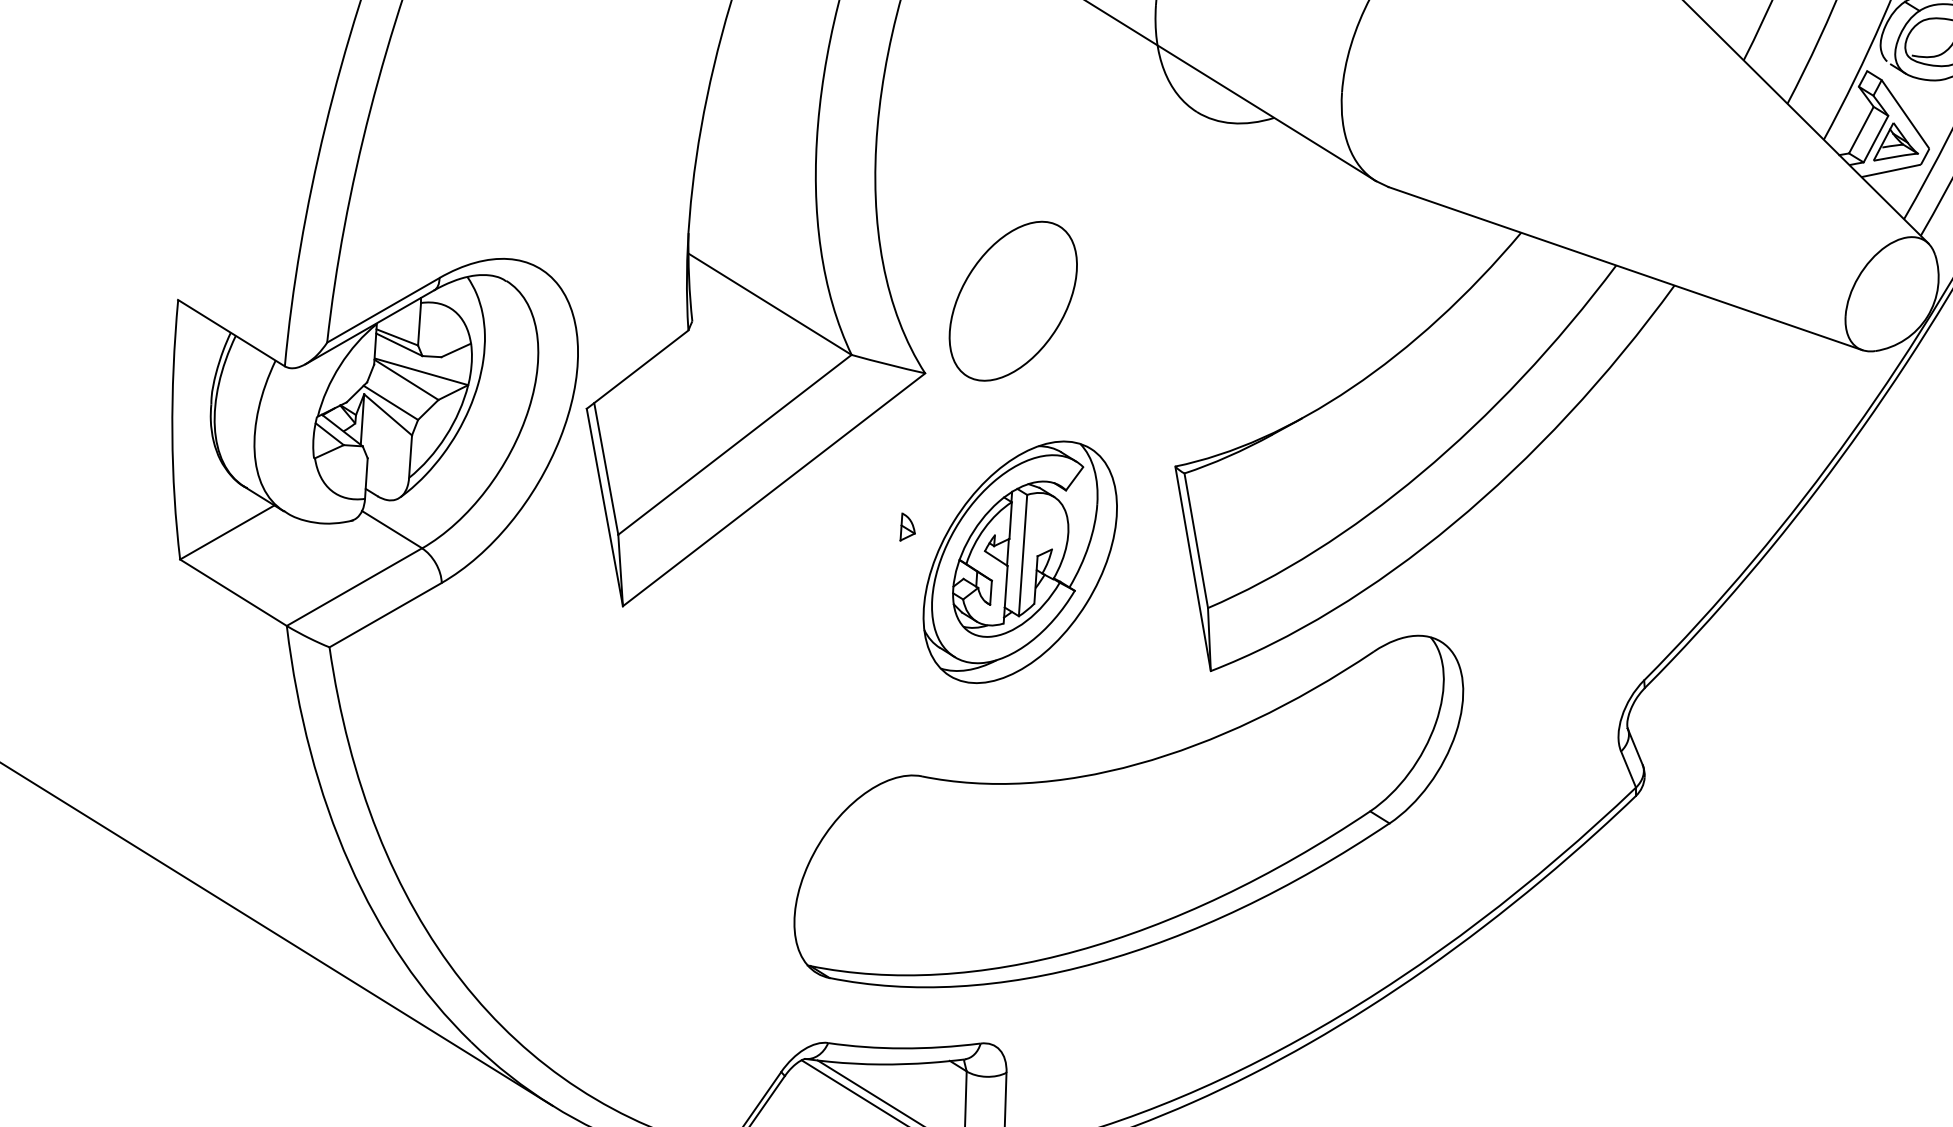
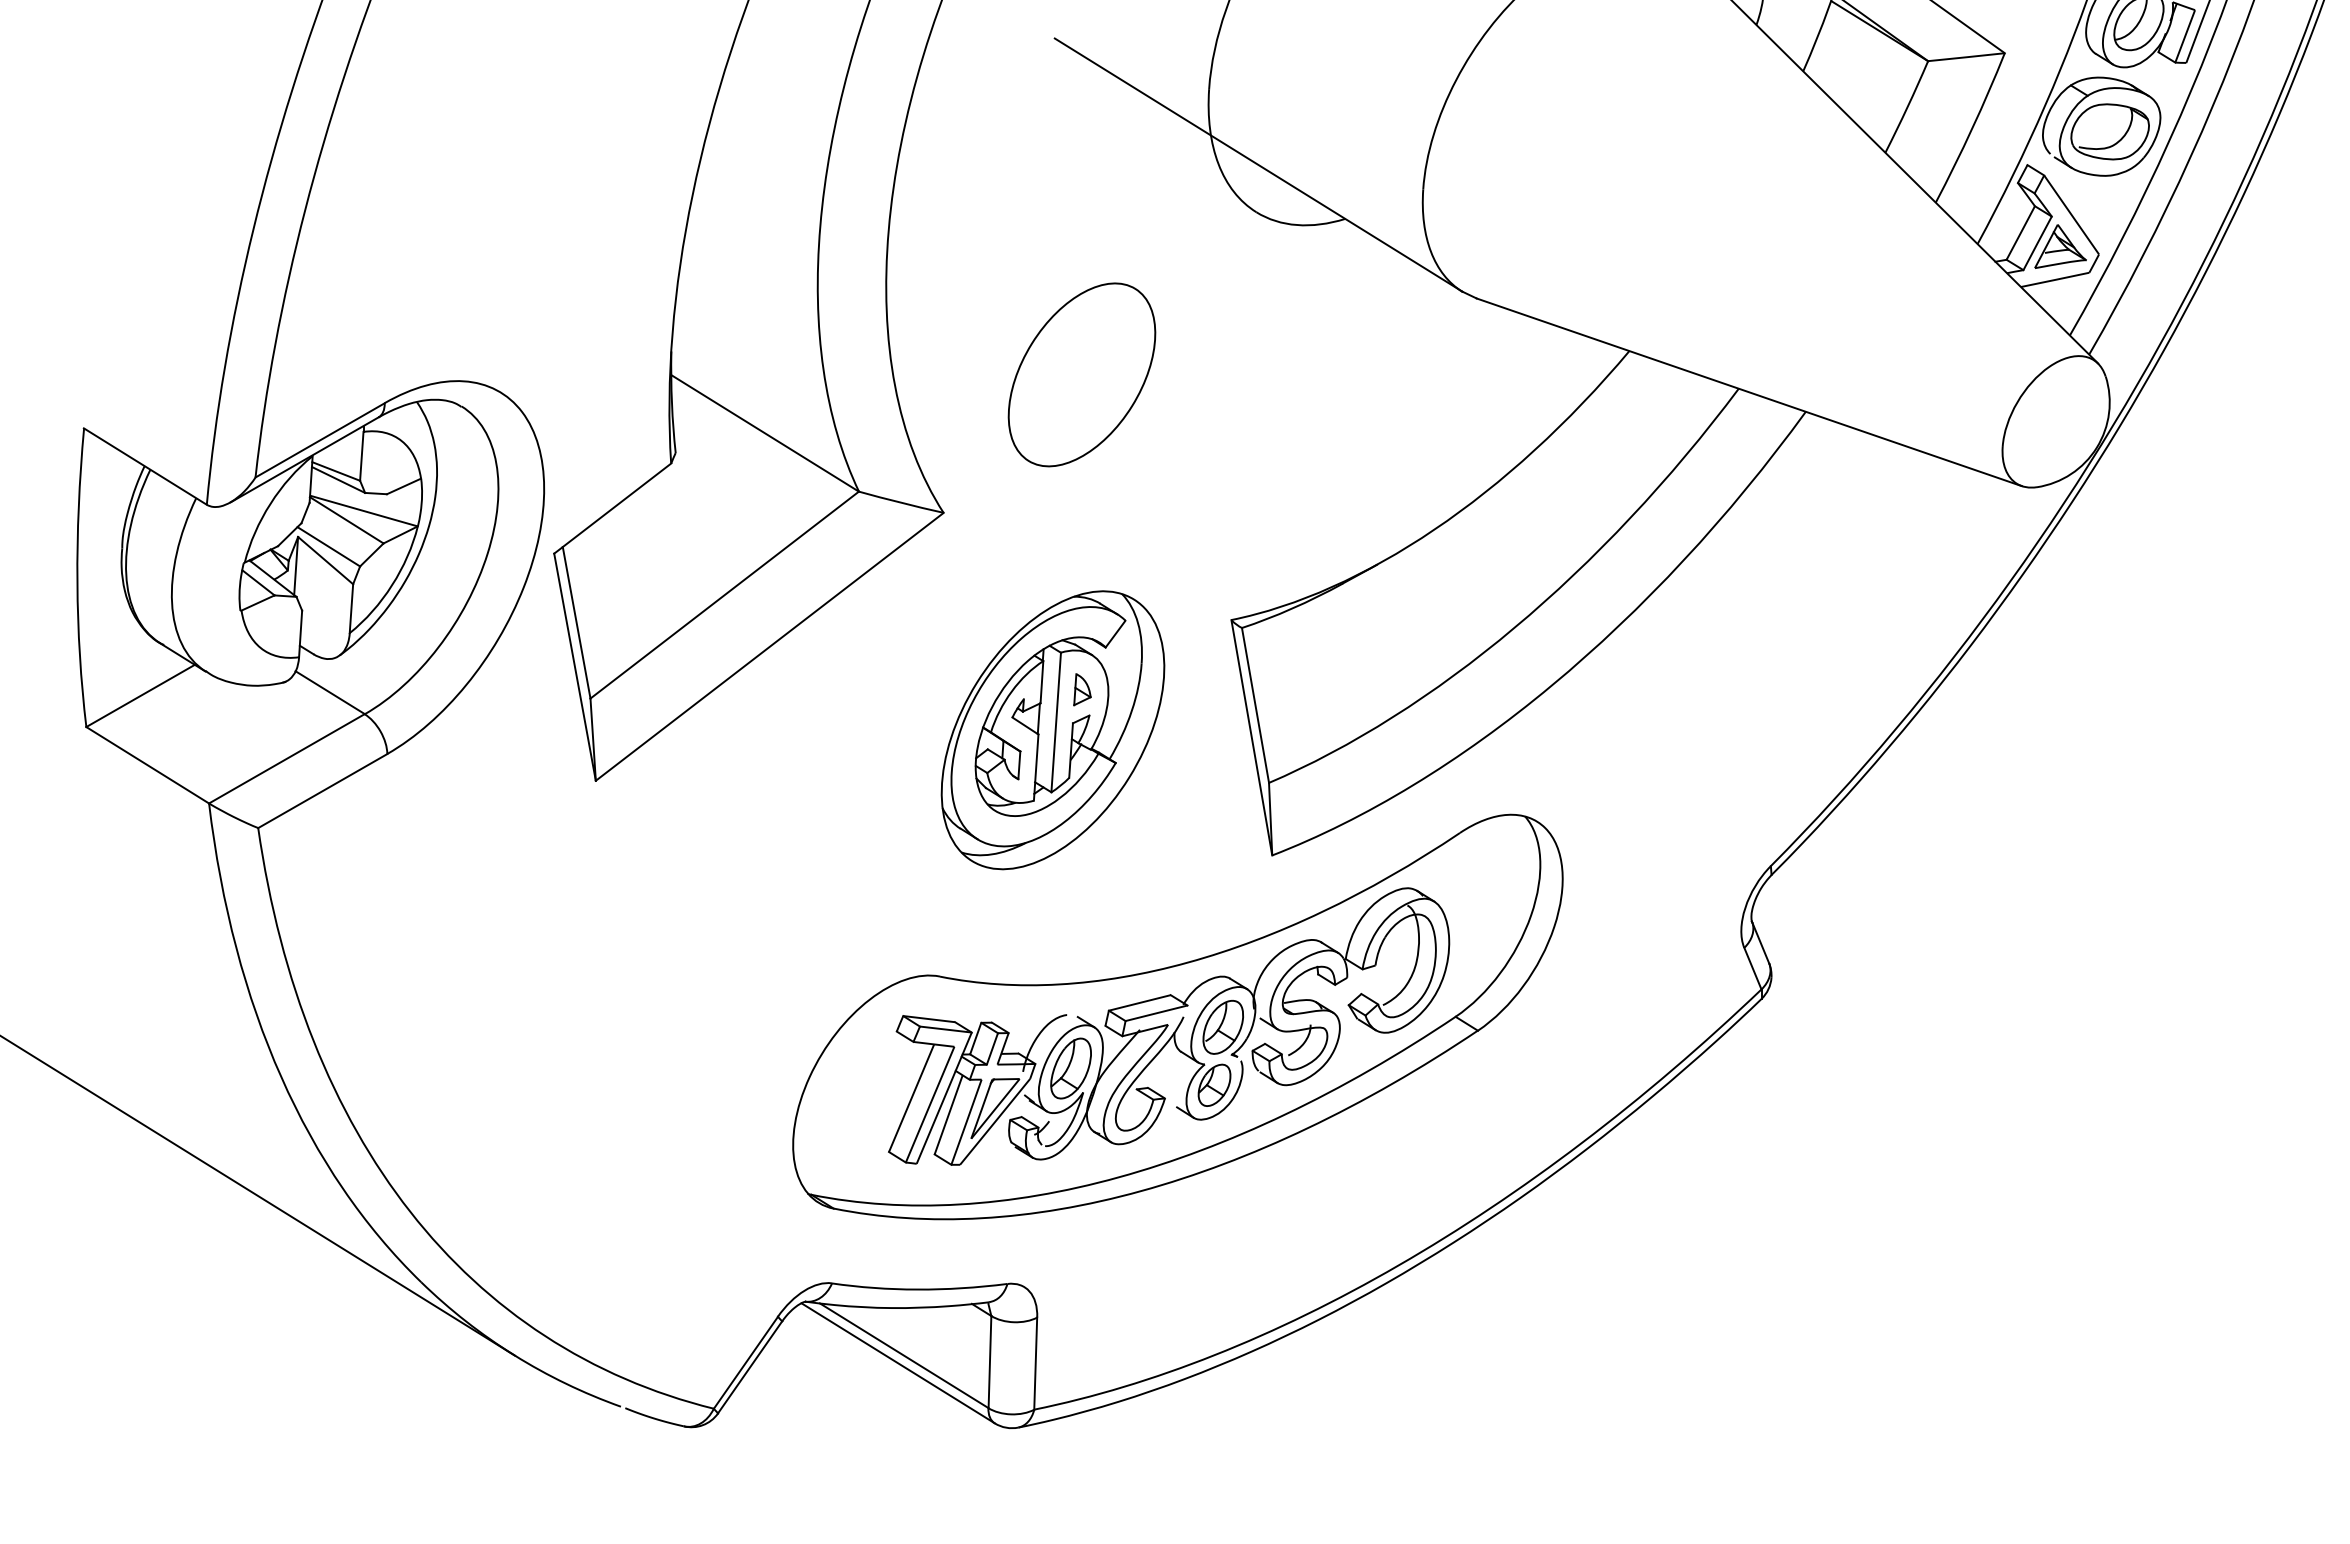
part: (1012, 300) -> (1081, 374), moved
part: (907, 526) -> (1082, 689), moved
part: (1121, 819) -> (1169, 1026), added

